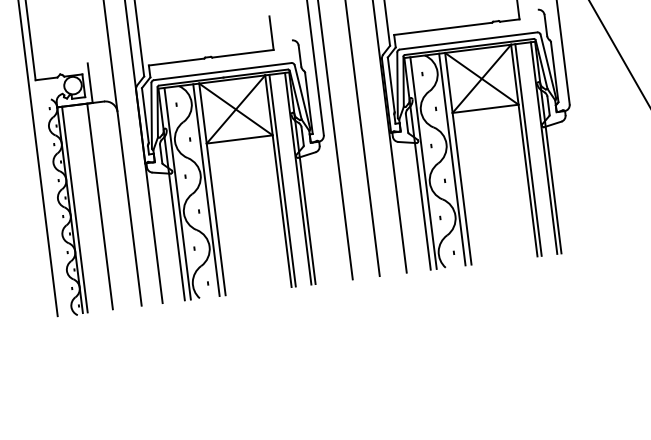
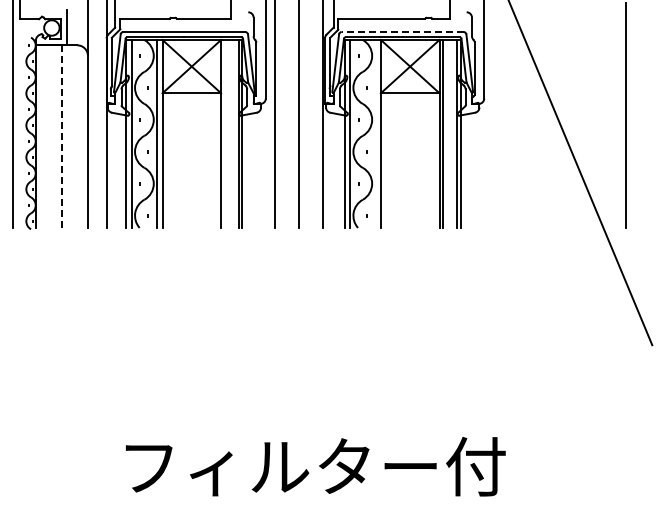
line: (468, 41) -> (402, 32), solid -> dashed
line: (452, 159) -> (375, 133), removed
line: (282, 180) -> (224, 133), removed
line: (100, 206) -> (62, 136), solid -> dashed
line: (75, 209) -> (40, 136), removed

